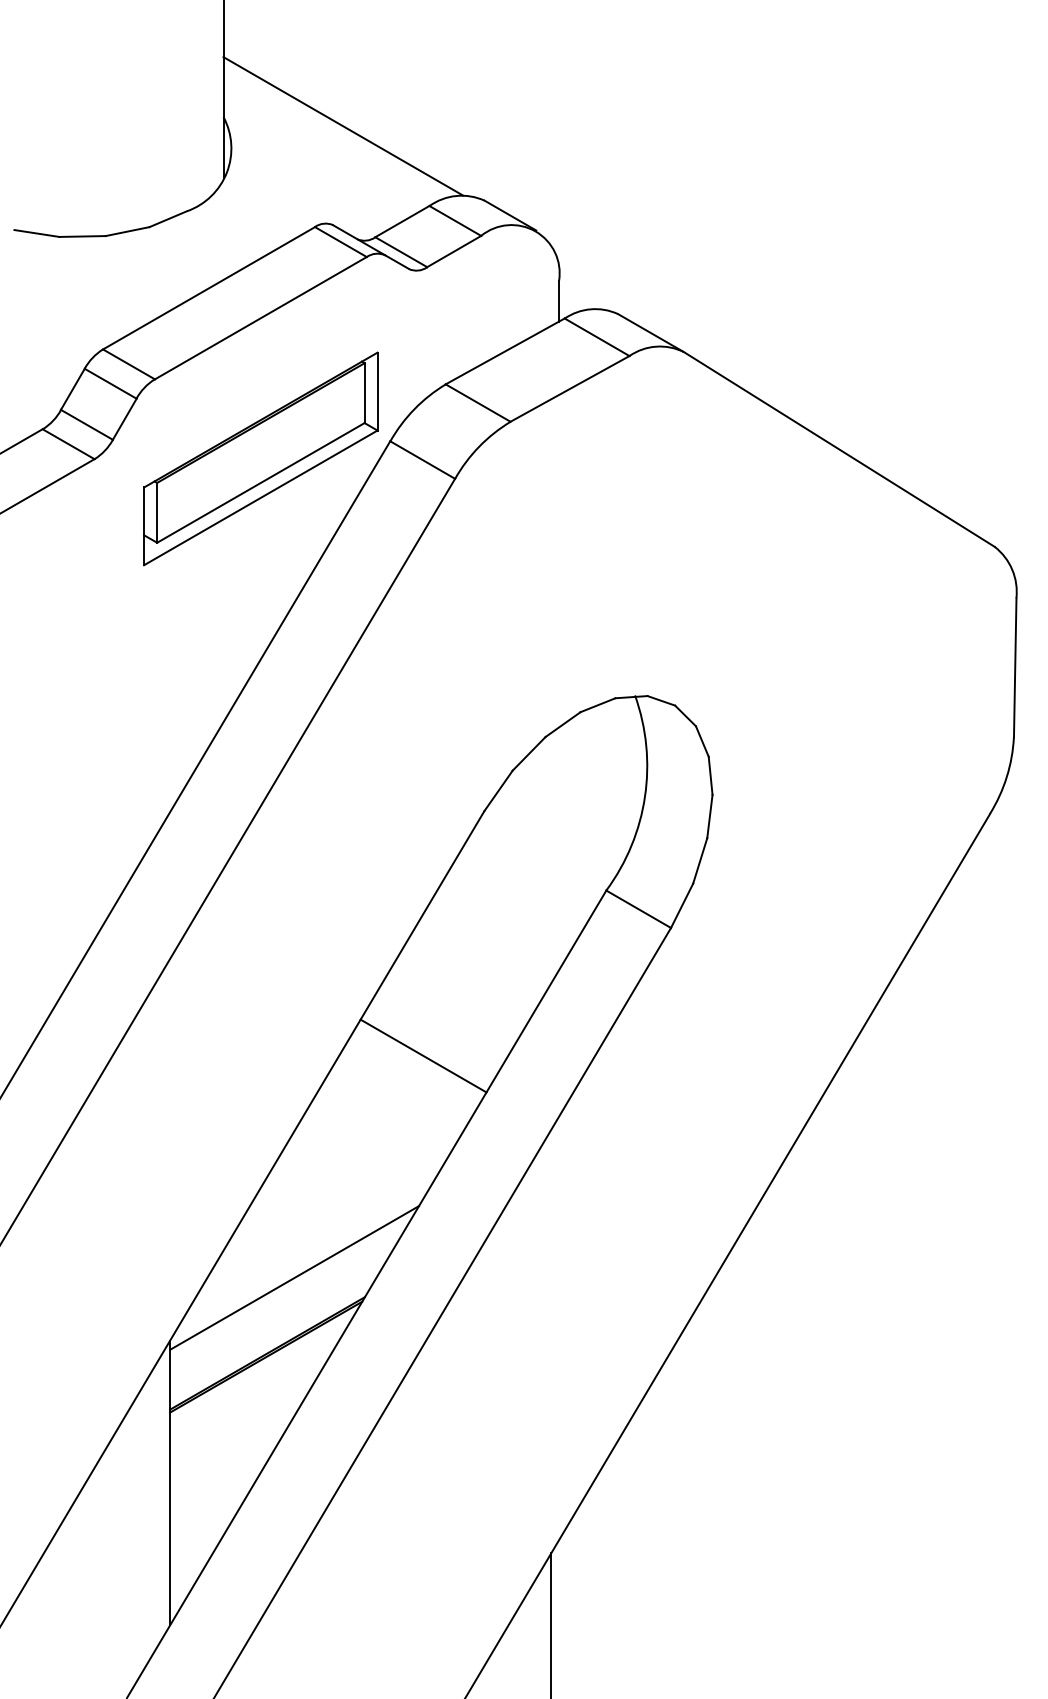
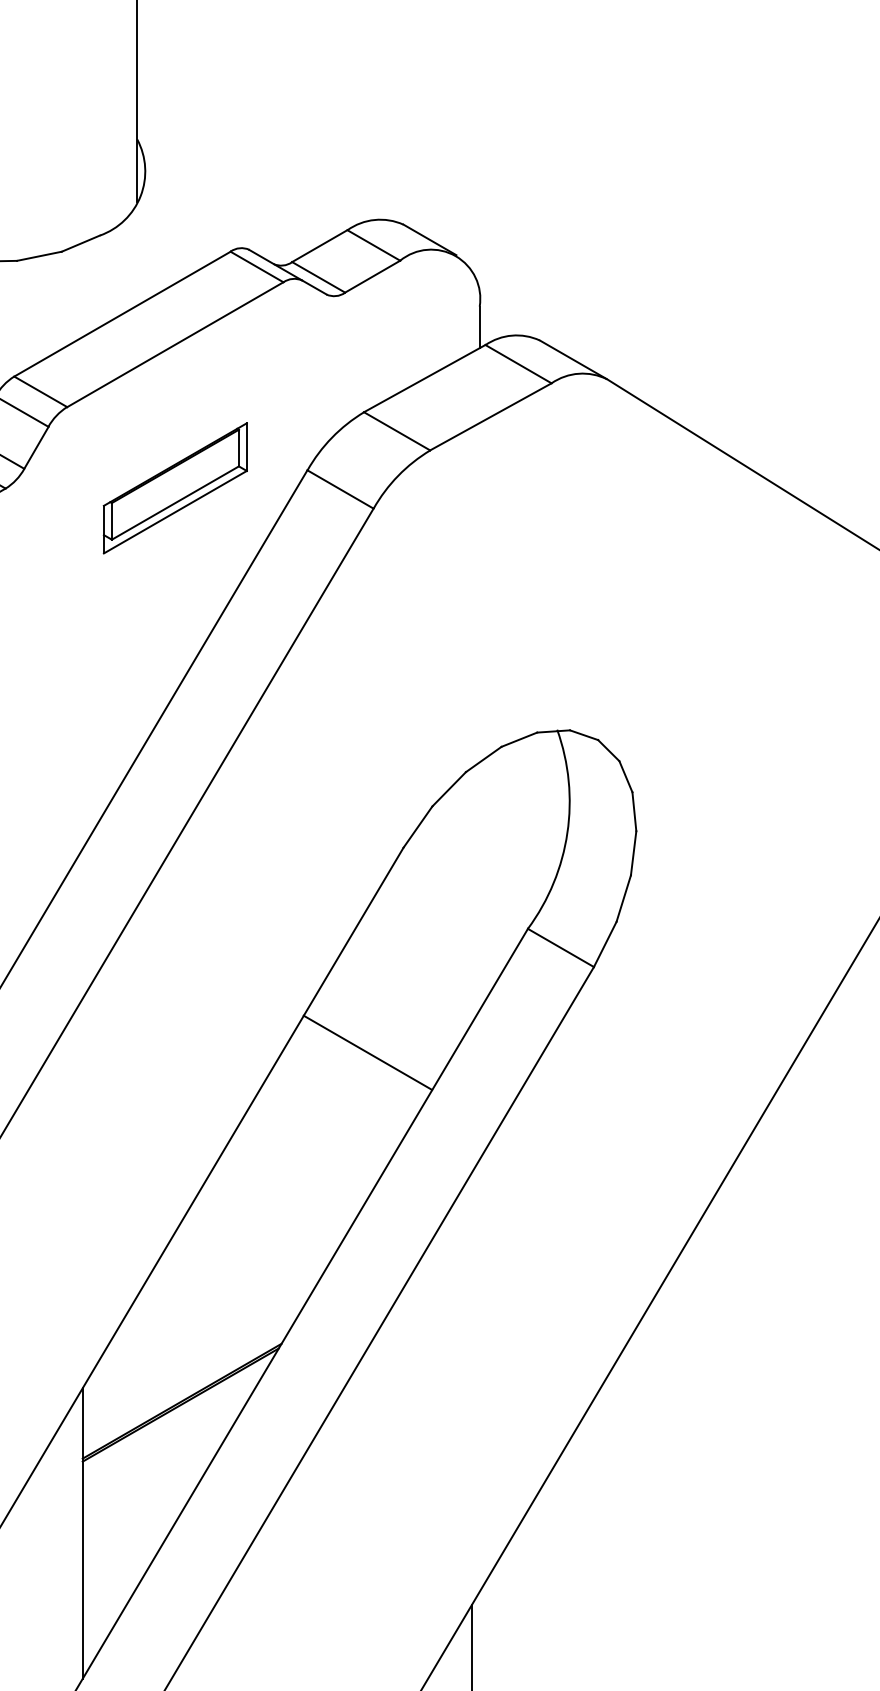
line: (342, 126) -> (258, 149), removed
part: (260, 458) -> (174, 487), size x0.6
line: (423, 1055) -> (367, 1052), moved
line: (294, 1277) -> (209, 1323), removed

